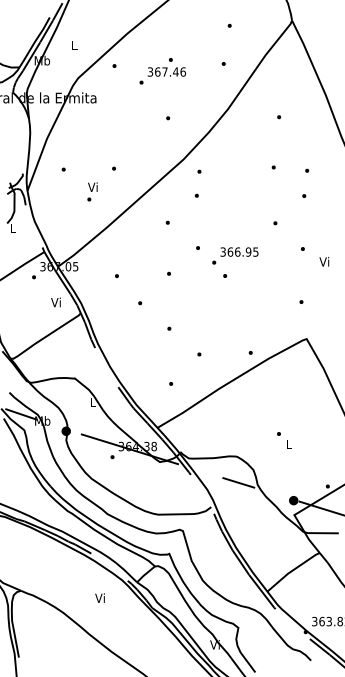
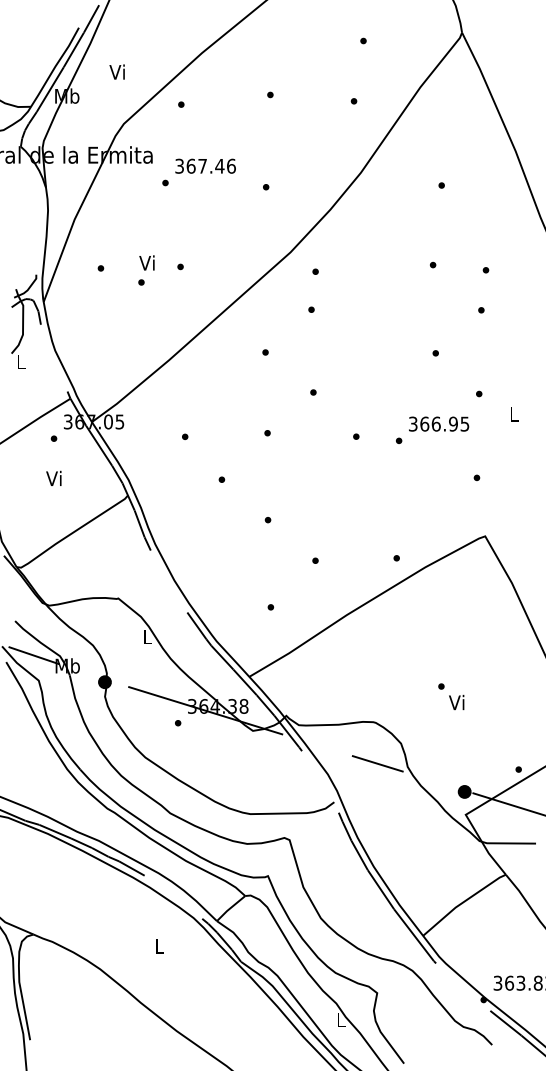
text: (73, 45) -> (116, 72), L -> Vi
text: (162, 75) -> (198, 171), moved
text: (92, 191) -> (146, 269), moved
text: (235, 255) -> (432, 429), moved
text: (324, 261) -> (513, 413), Vi -> L
text: (55, 302) -> (53, 478), moved
text: (288, 443) -> (456, 701), L -> Vi
text: (99, 597) -> (157, 945), Vi -> L
text: (214, 644) -> (339, 1019), Vi -> L

